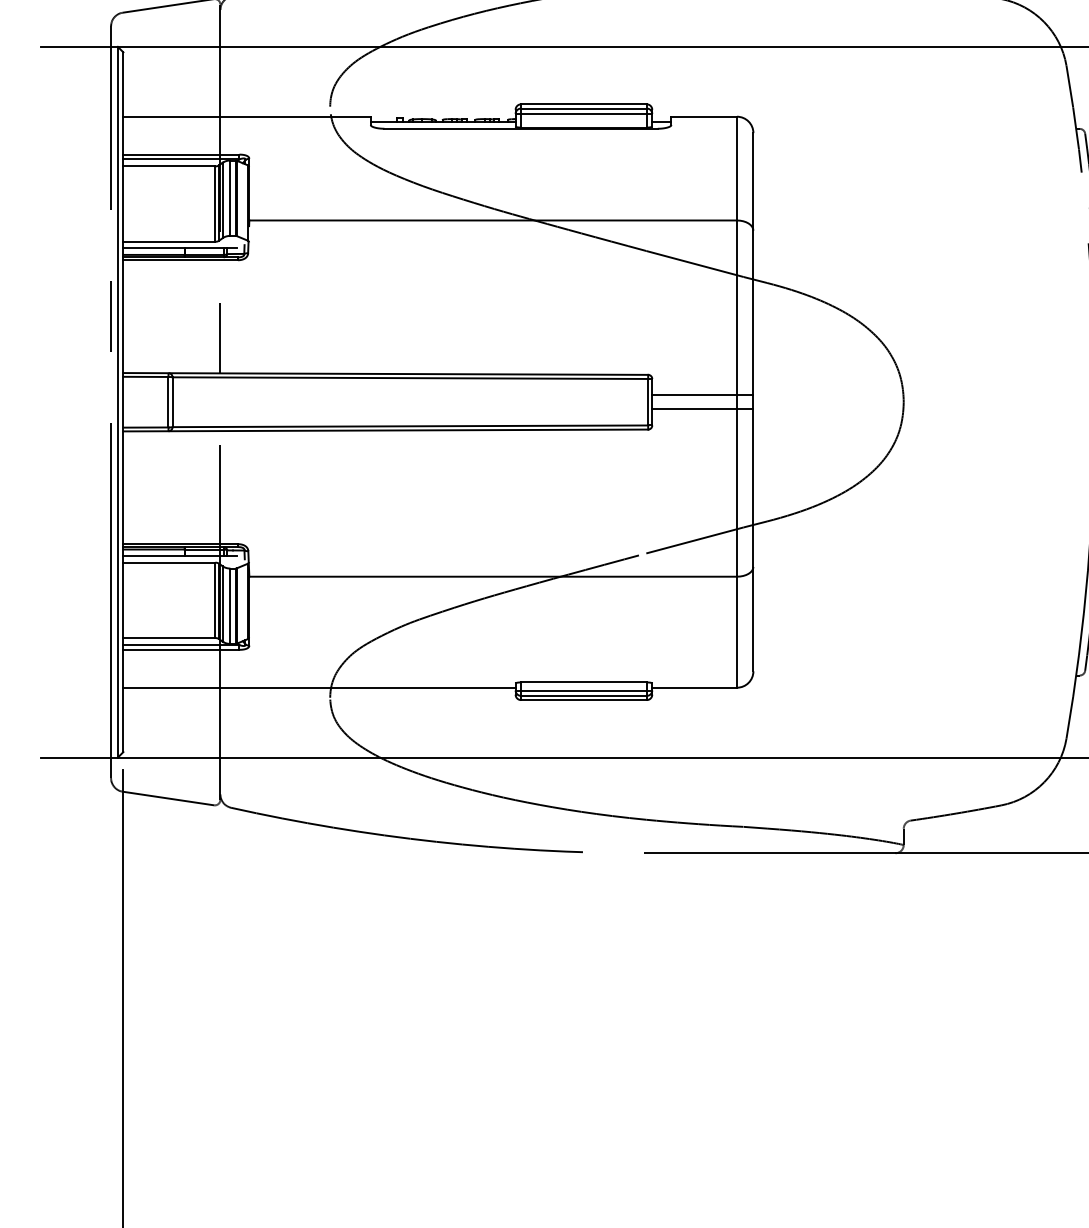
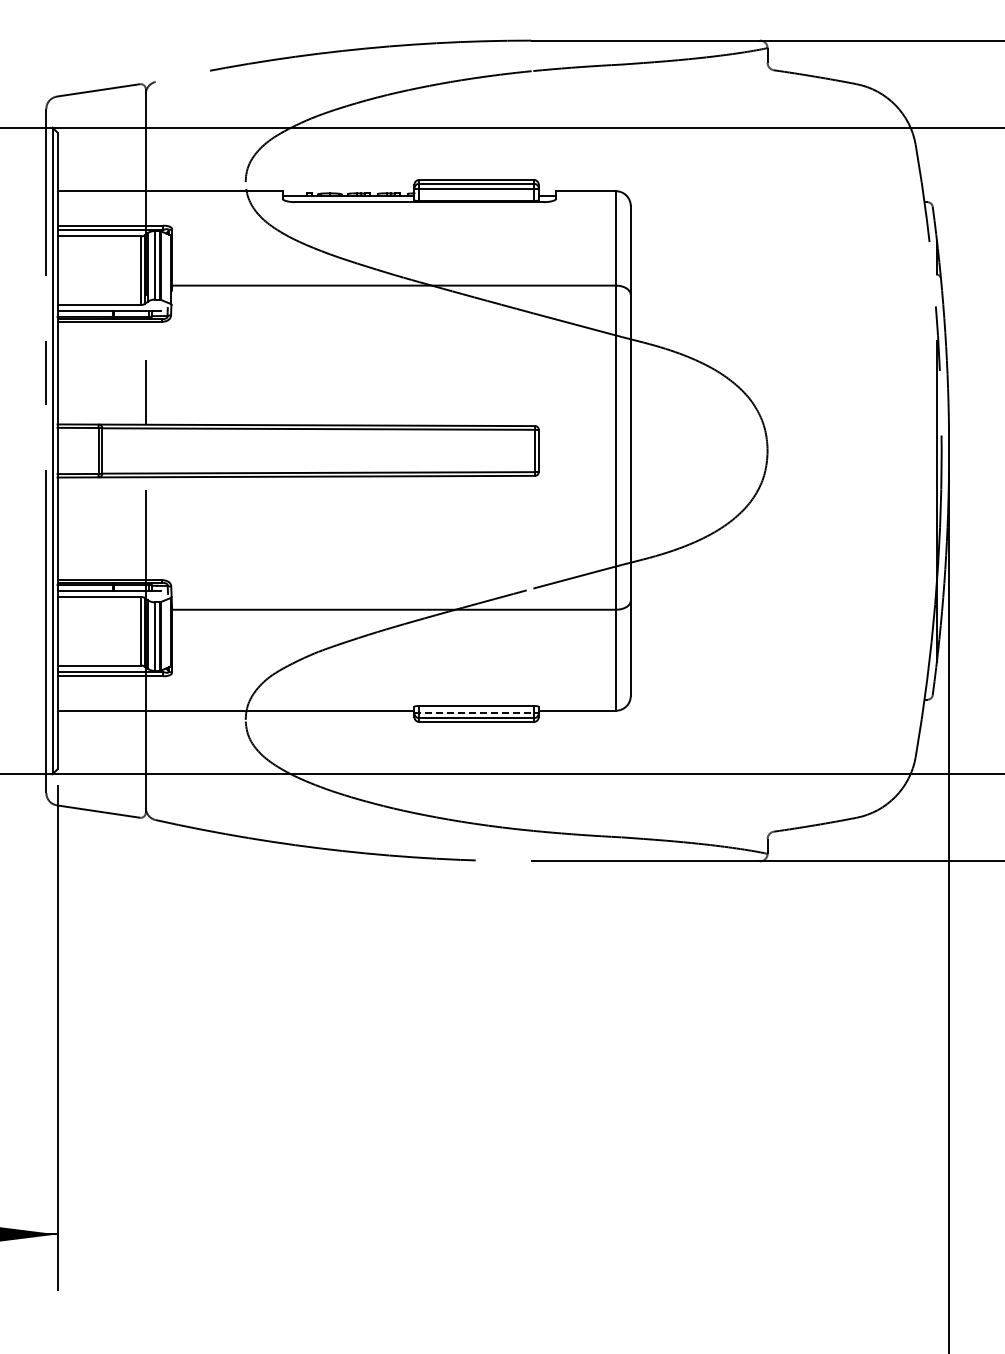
line: (702, 395) -> (584, 444), removed
line: (702, 409) -> (584, 457), removed
line: (584, 690) -> (477, 713), solid -> dashed

